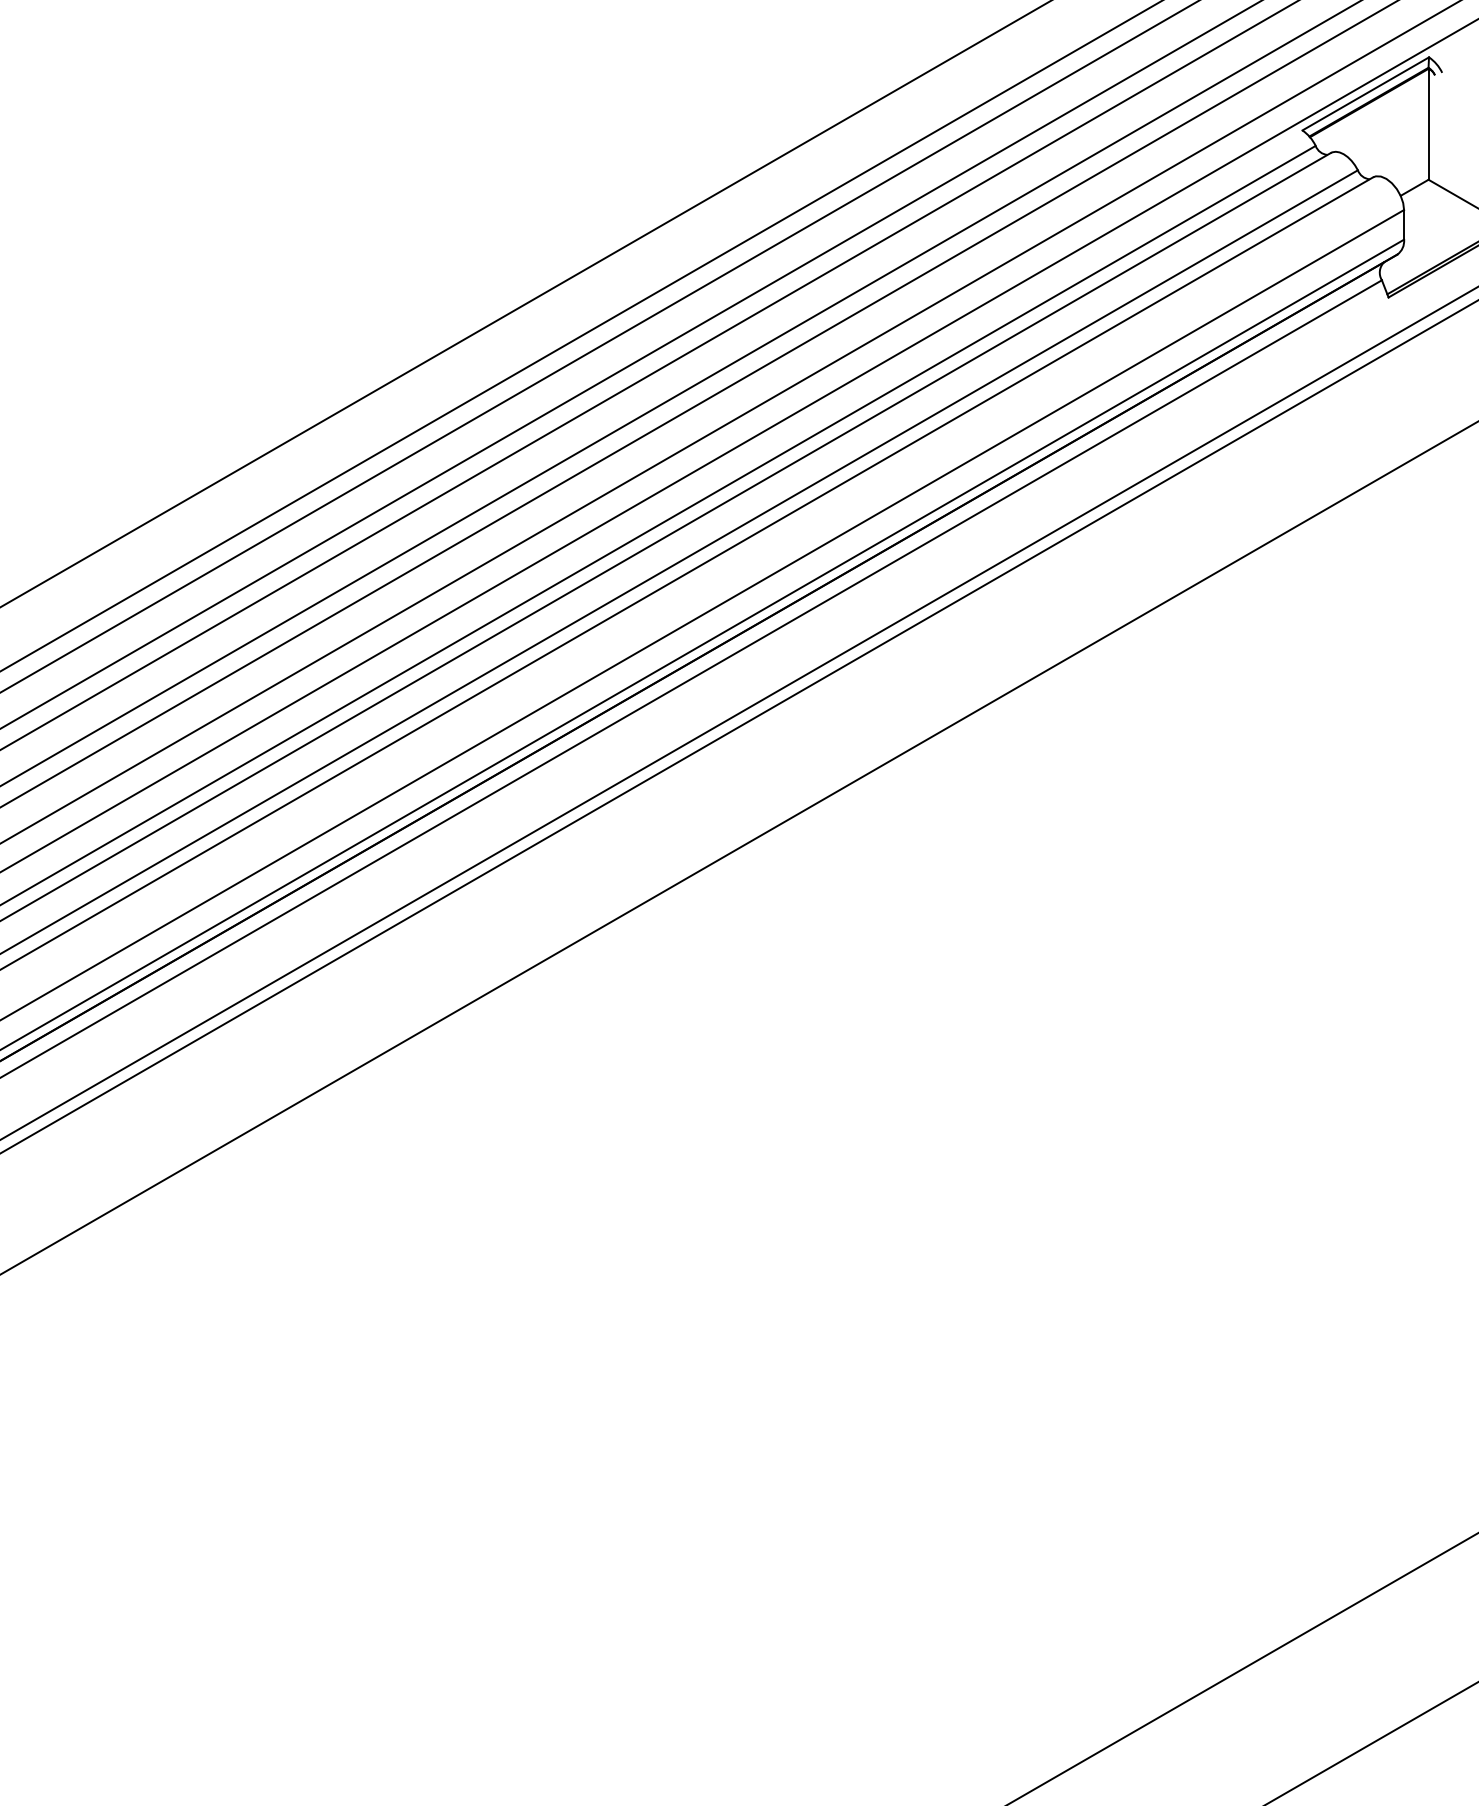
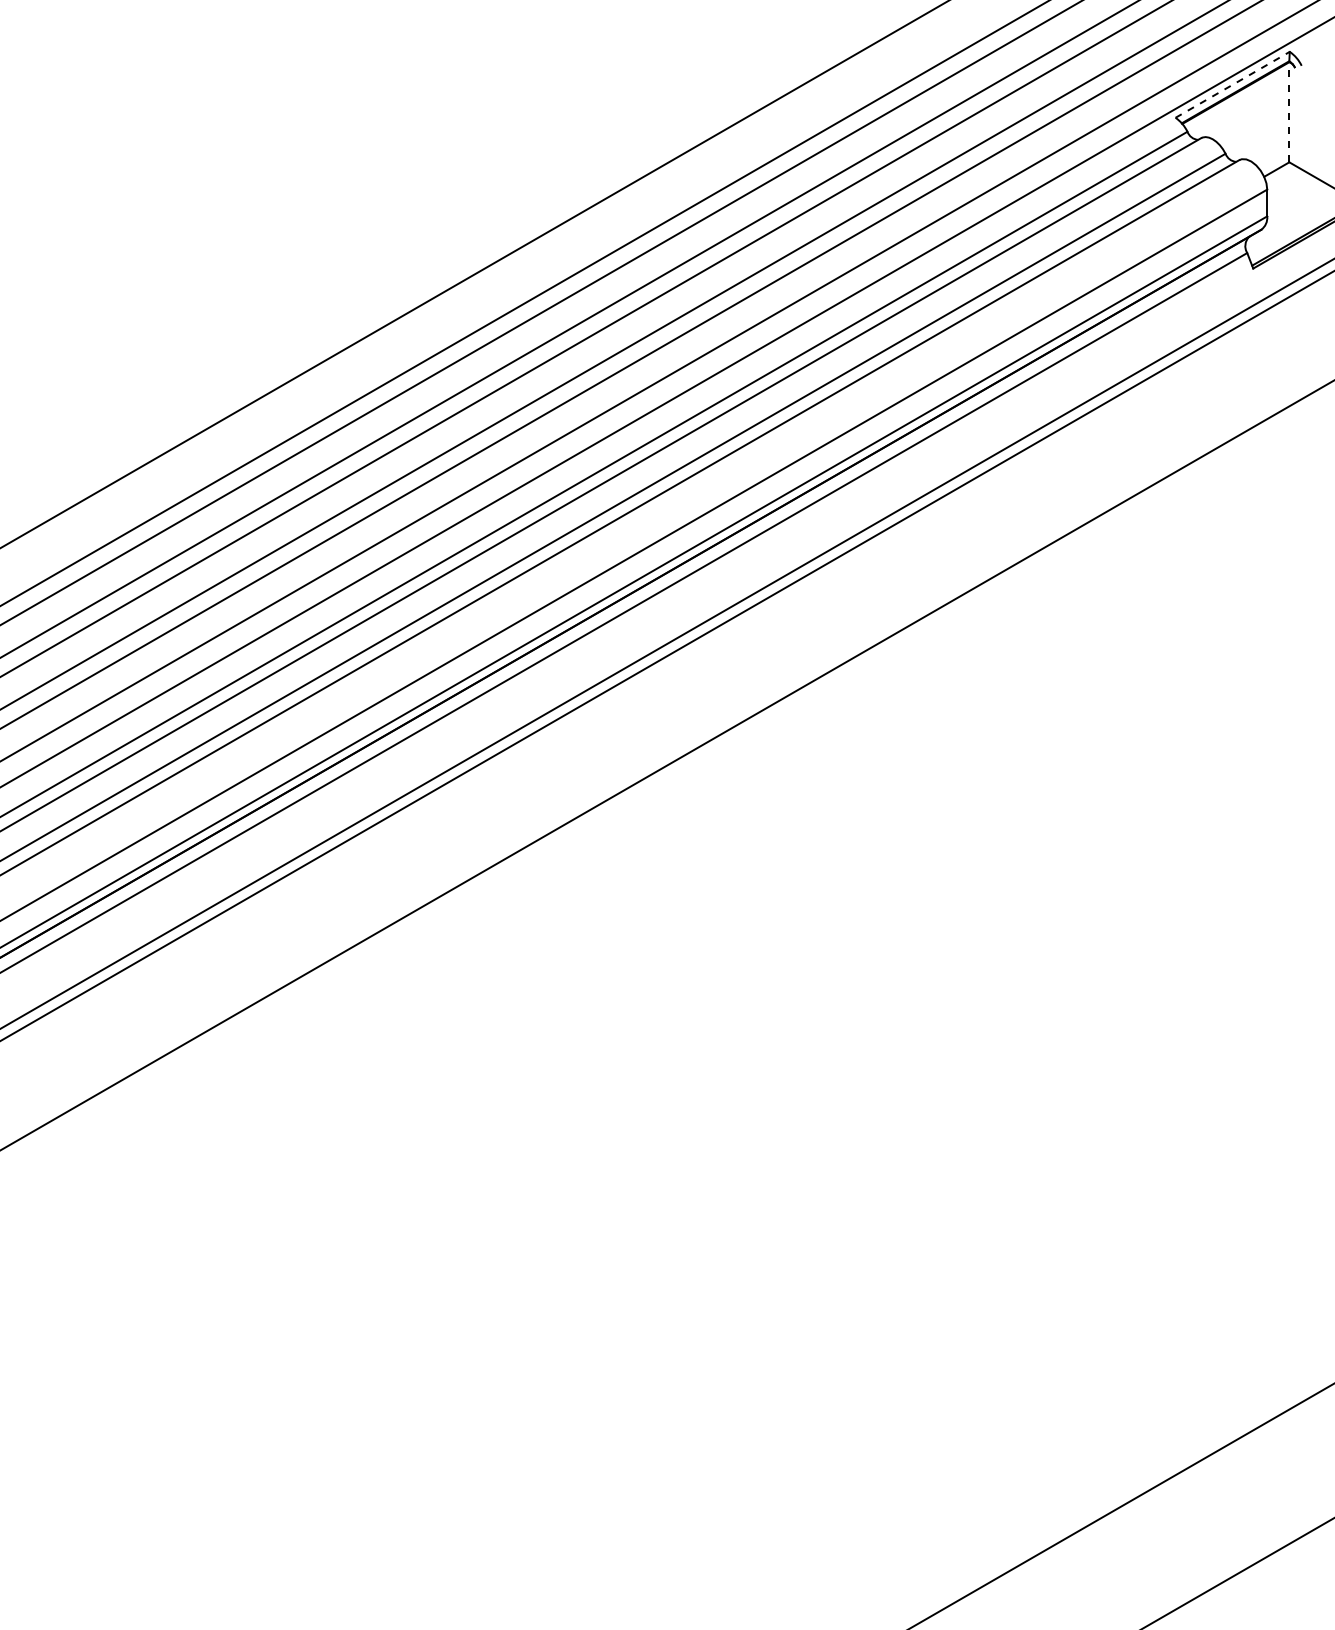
line: (1365, 93) -> (1232, 84), solid -> dashed
line: (1428, 123) -> (1289, 111), solid -> dashed

